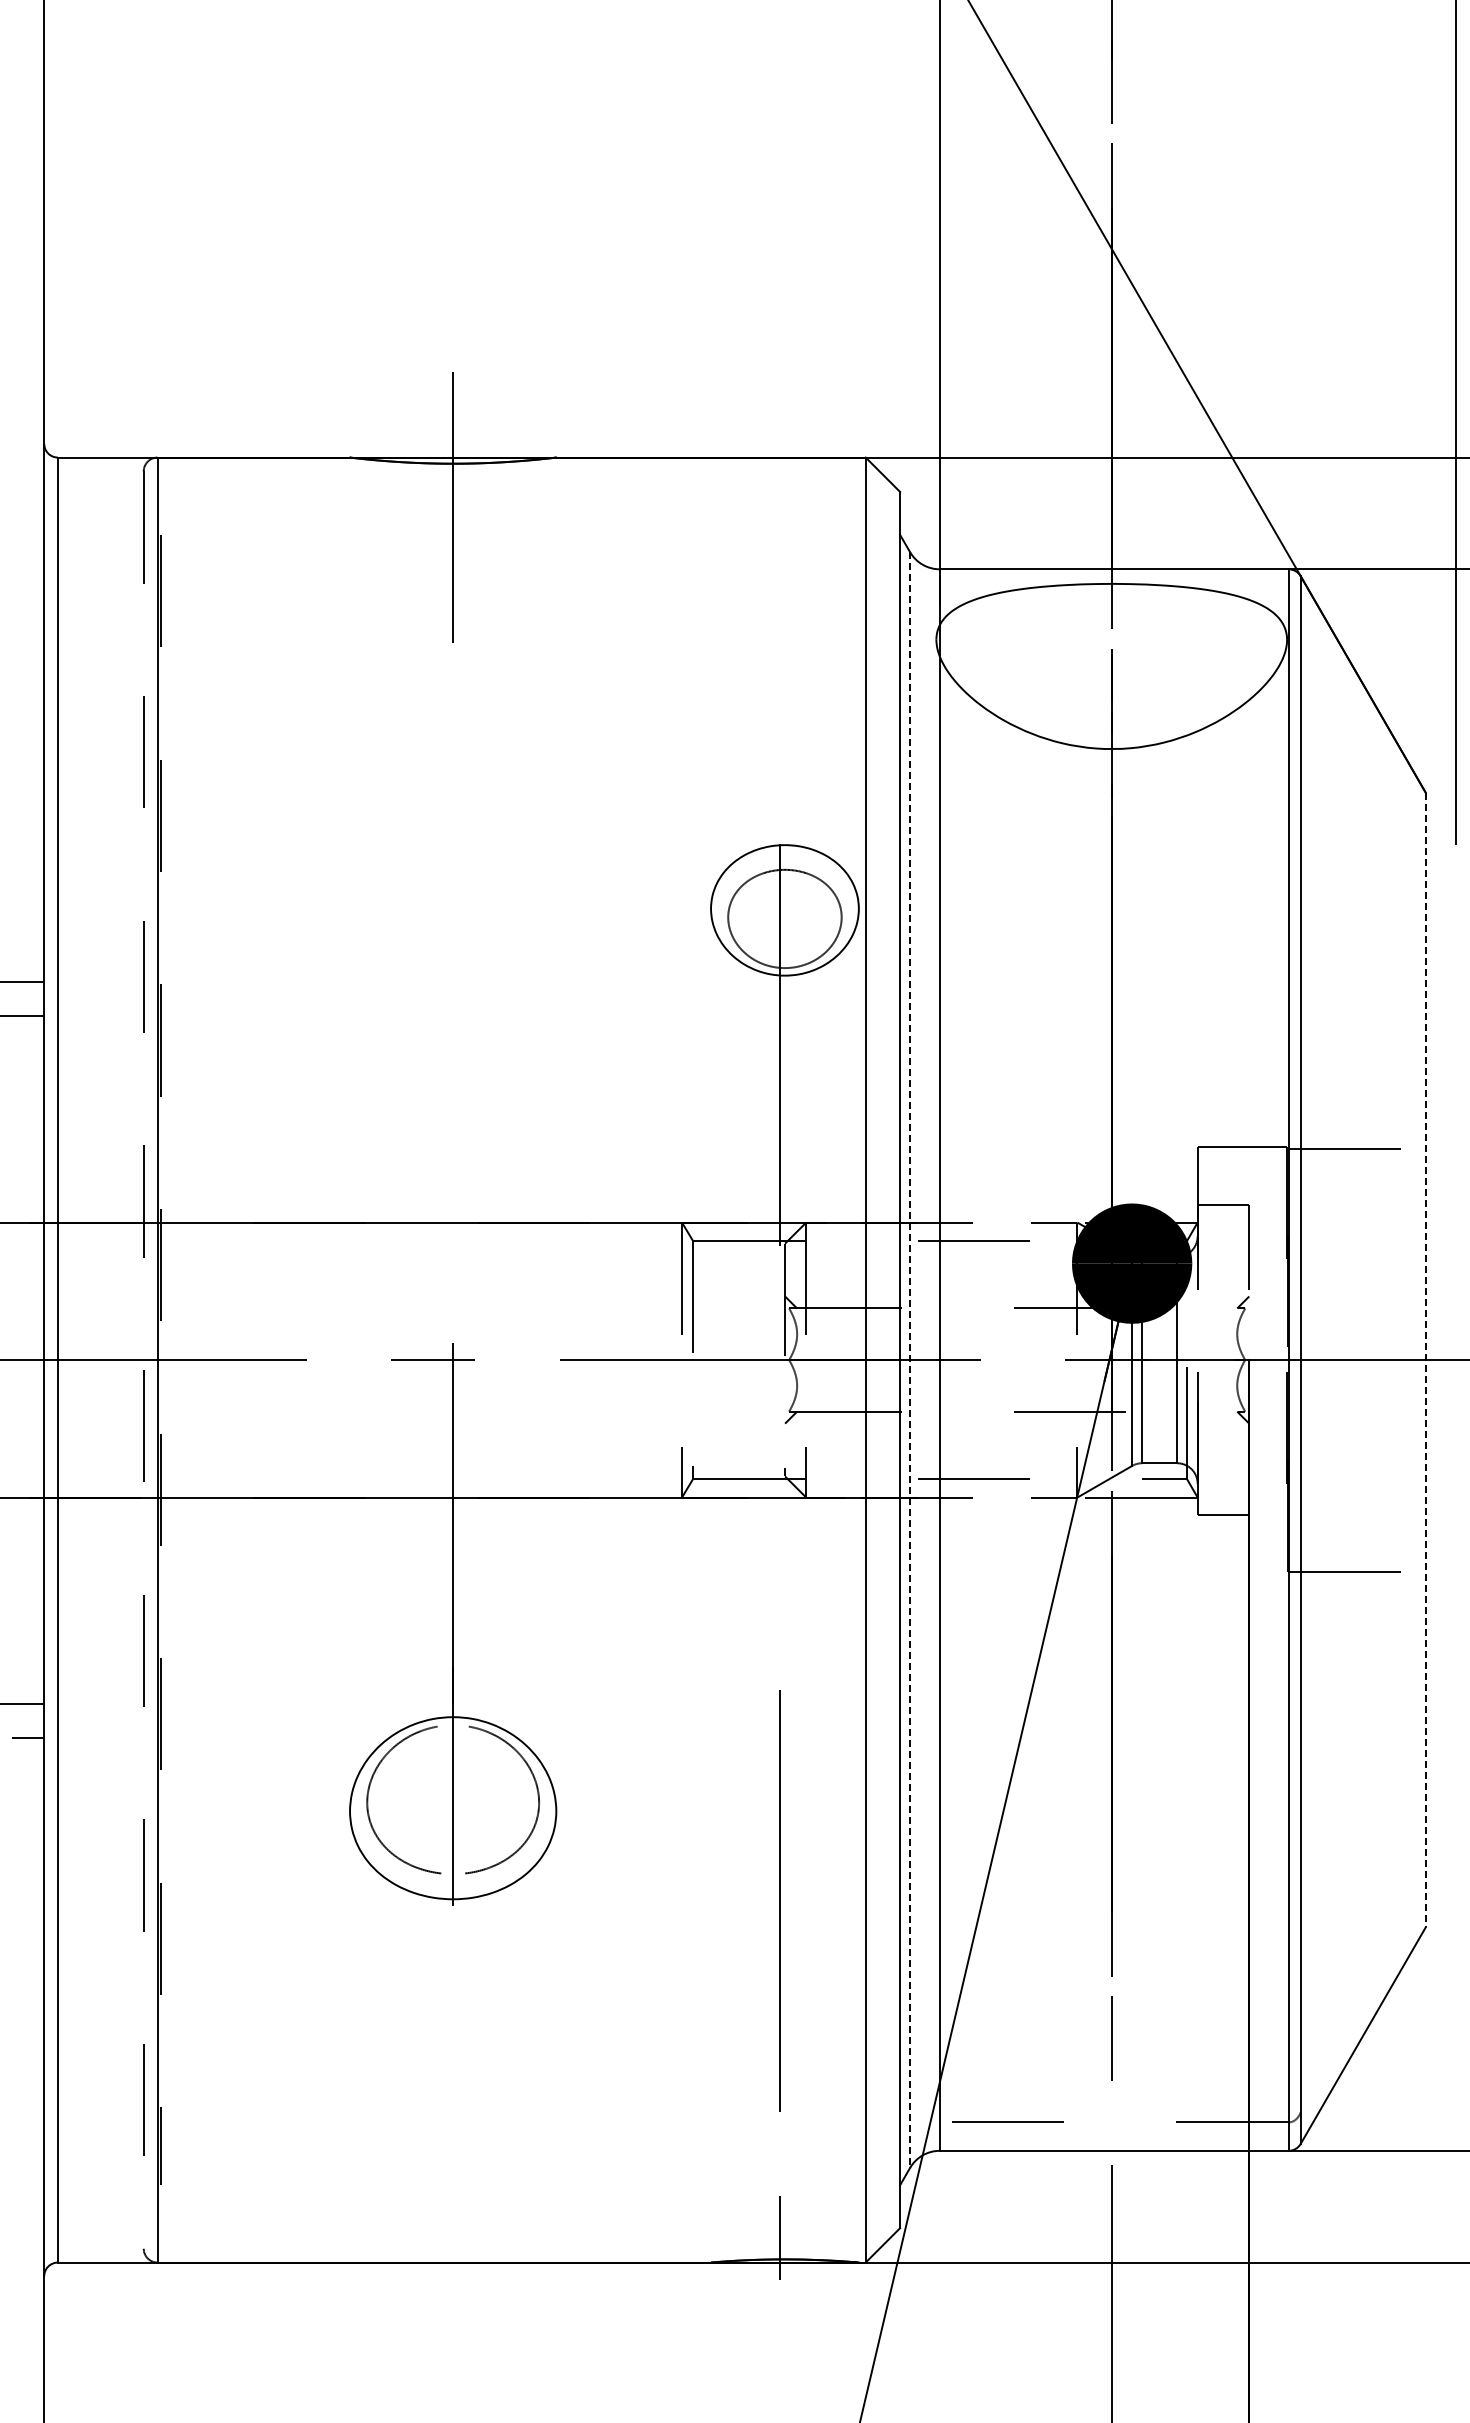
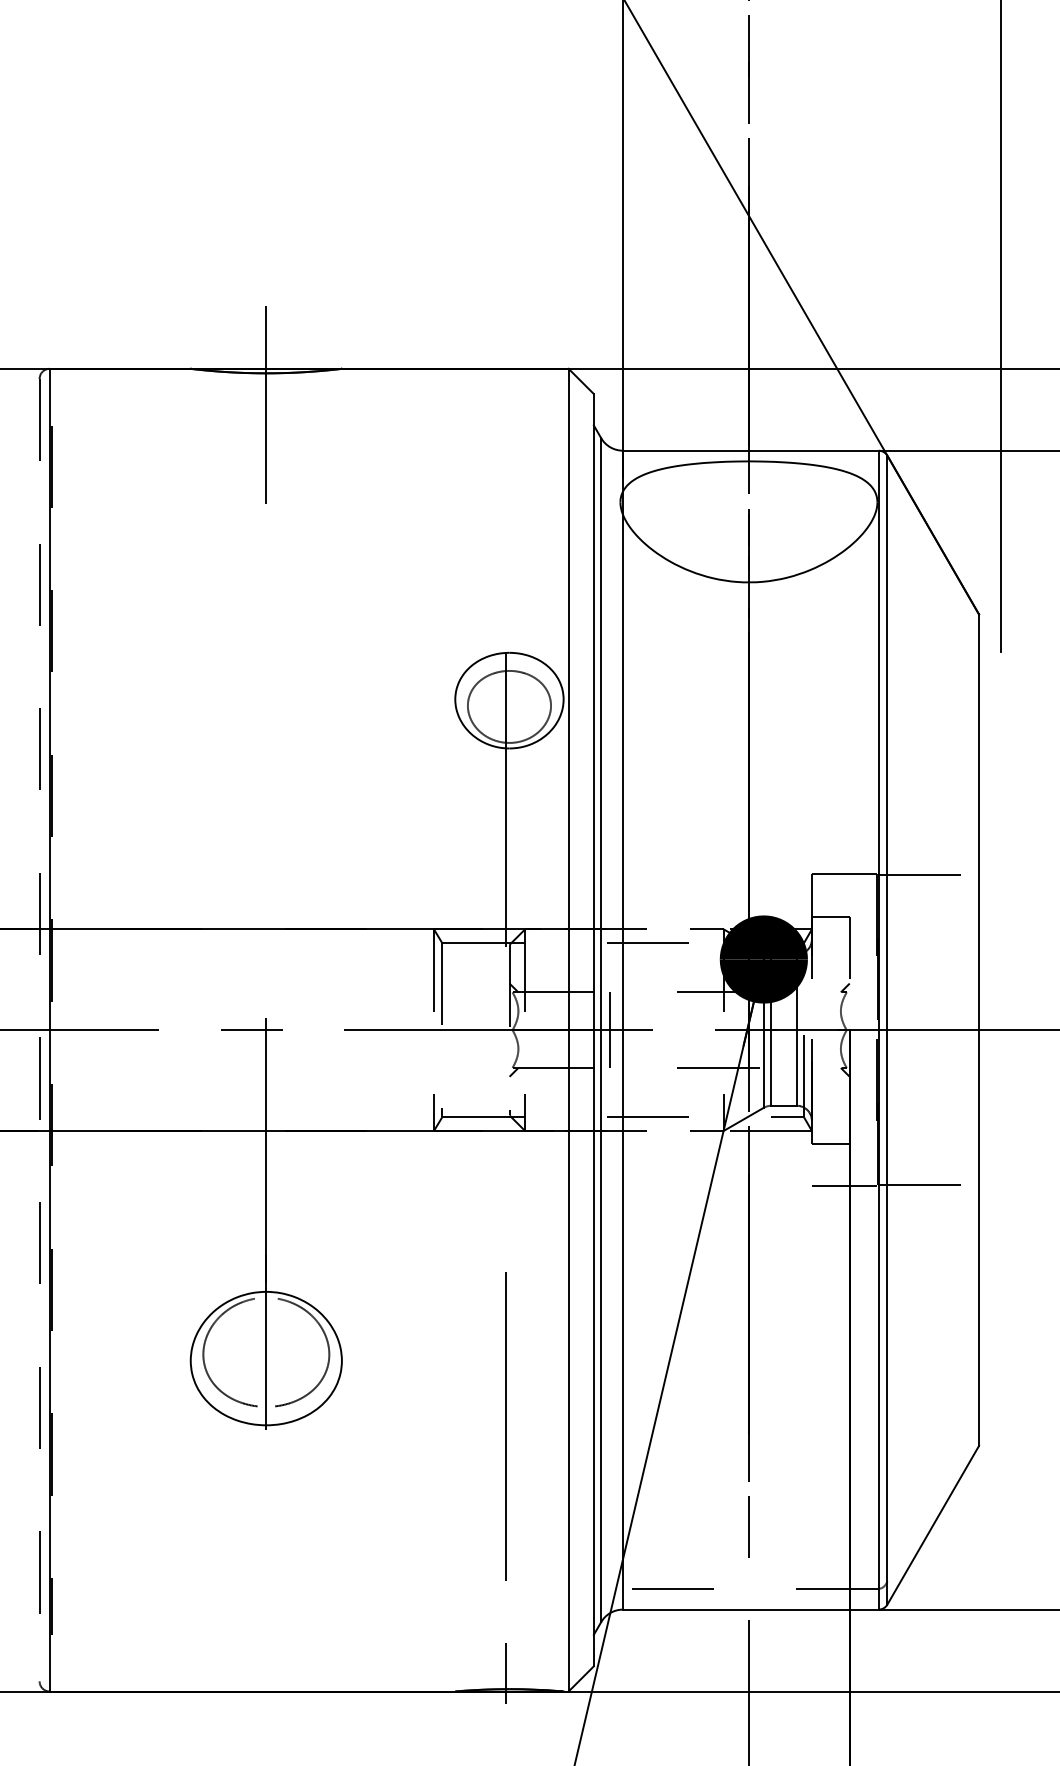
line: (922, 1359) -> (610, 1029), added
line: (910, 1360) -> (601, 1030), dashed -> solid
line: (1425, 1360) -> (978, 1030), dashed -> solid
line: (1242, 1573) -> (844, 1186), added

